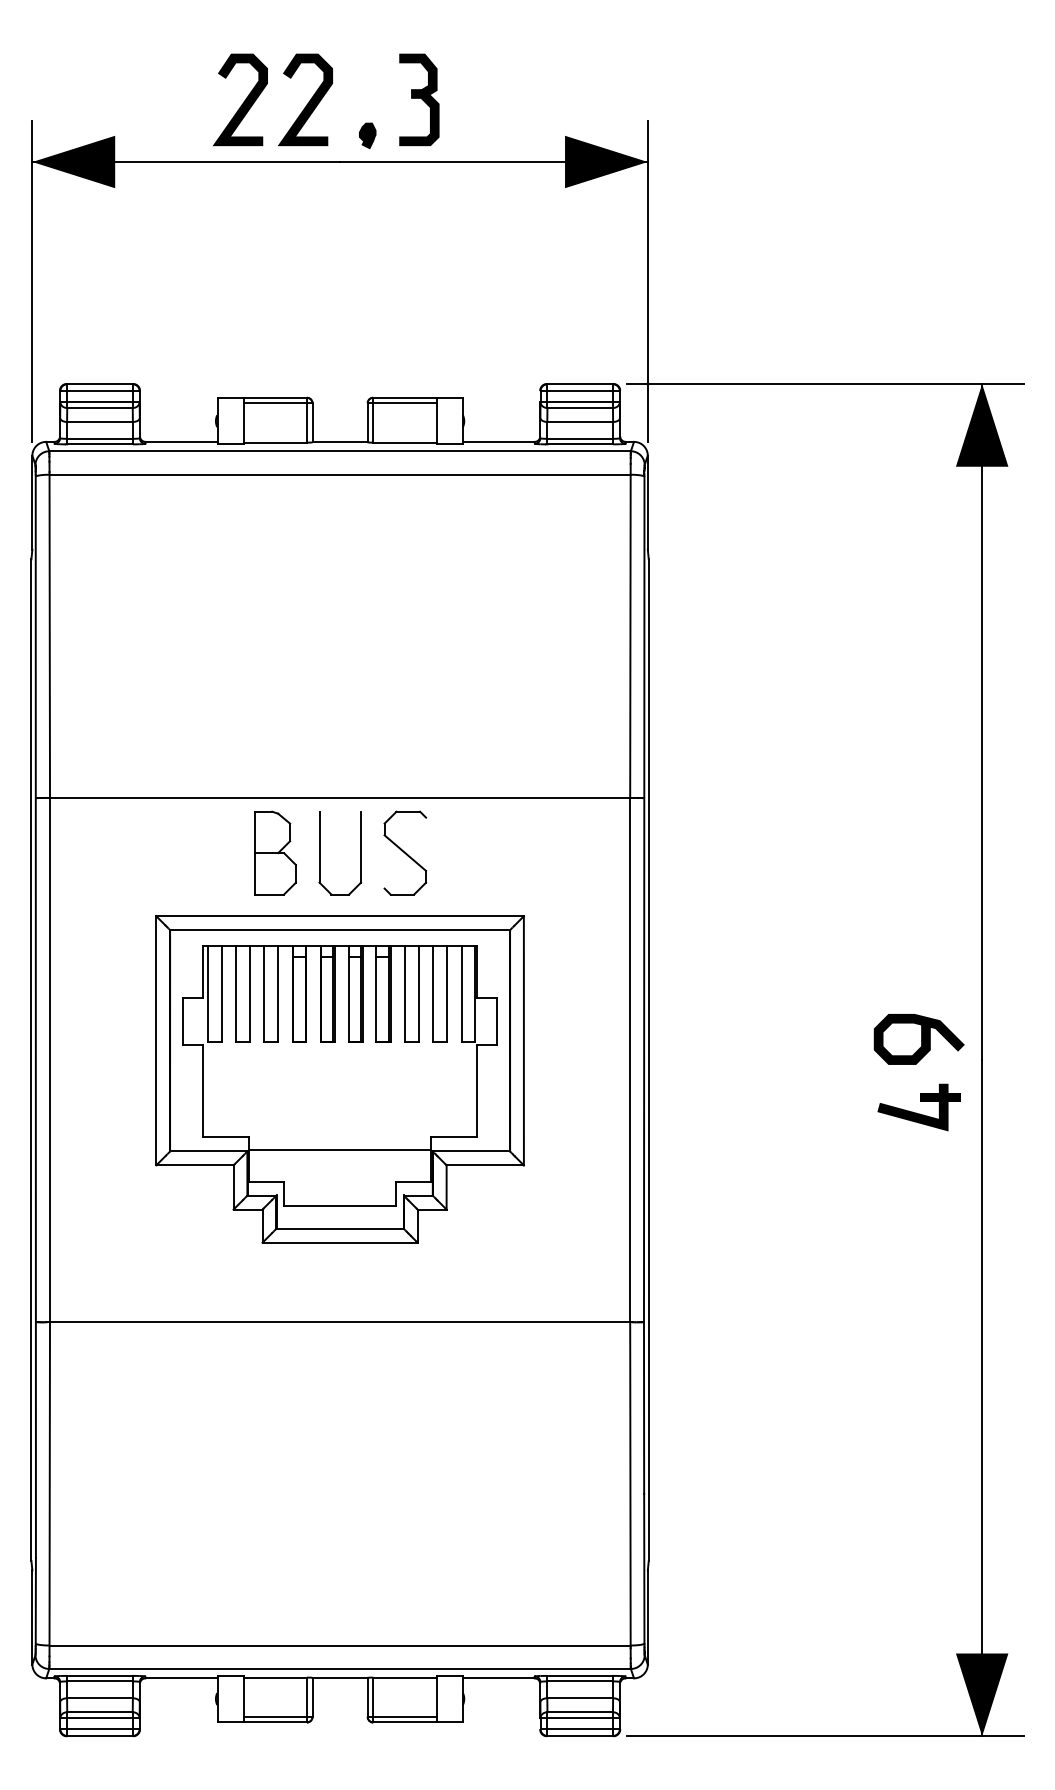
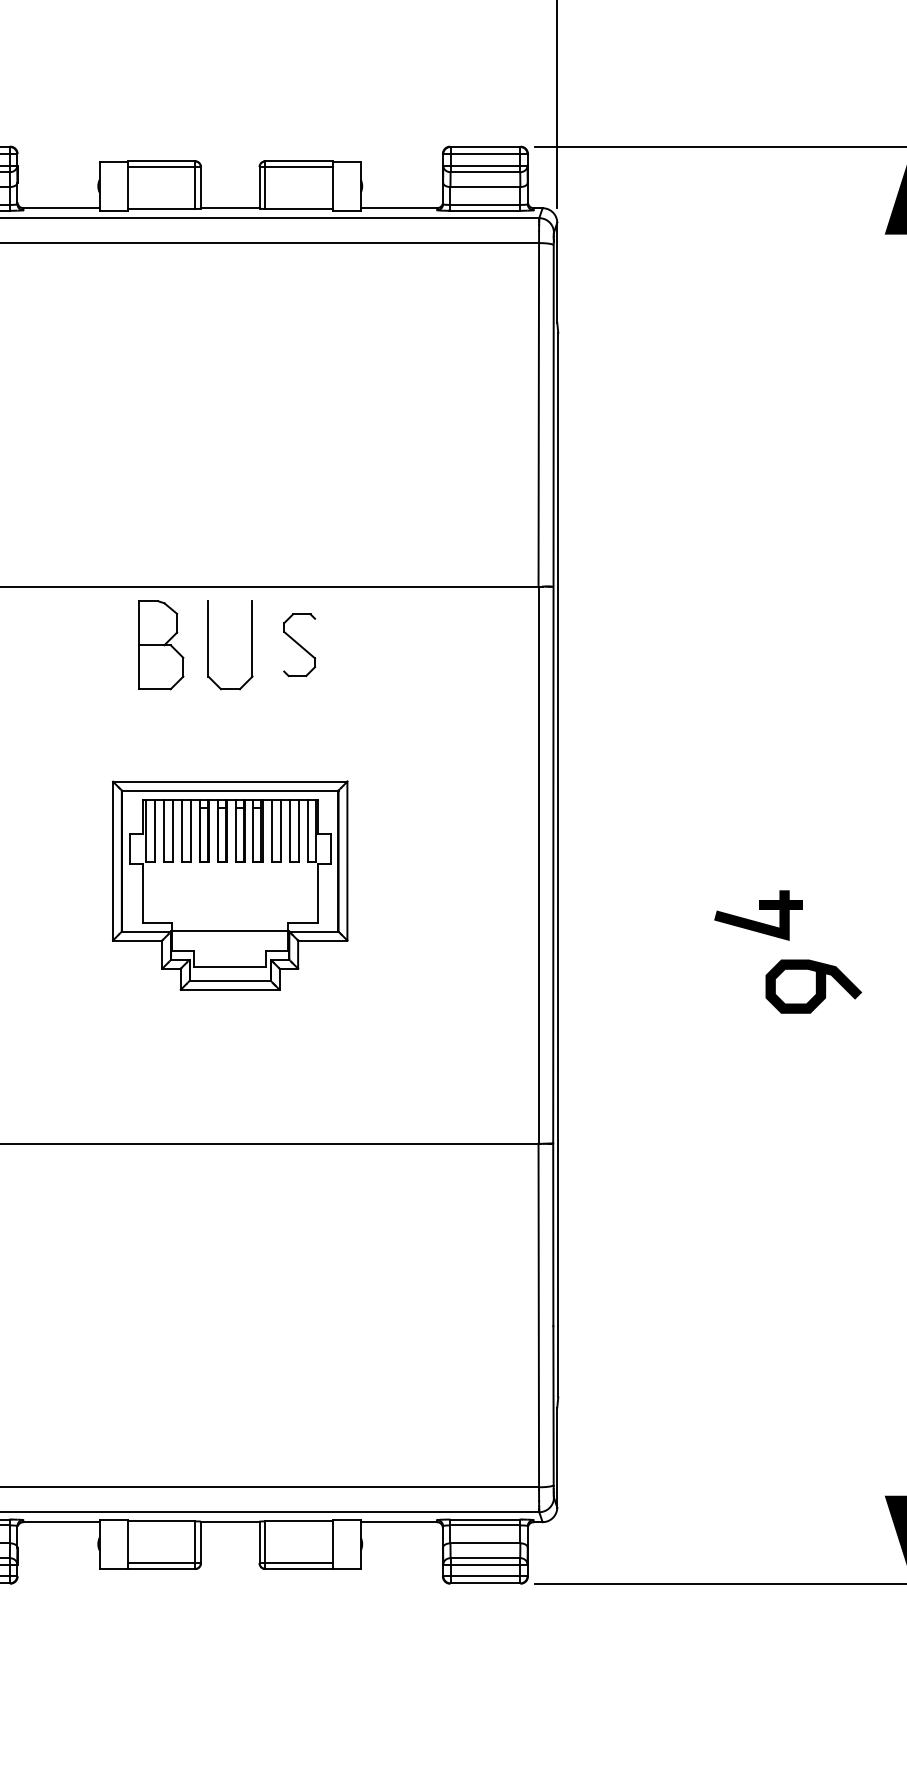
part: (405, 852) -> (299, 644), size x0.7
curve: (921, 1039) -> (816, 986), moved
part: (339, 1079) -> (229, 885), size x0.6
part: (918, 1107) -> (757, 915), moved

